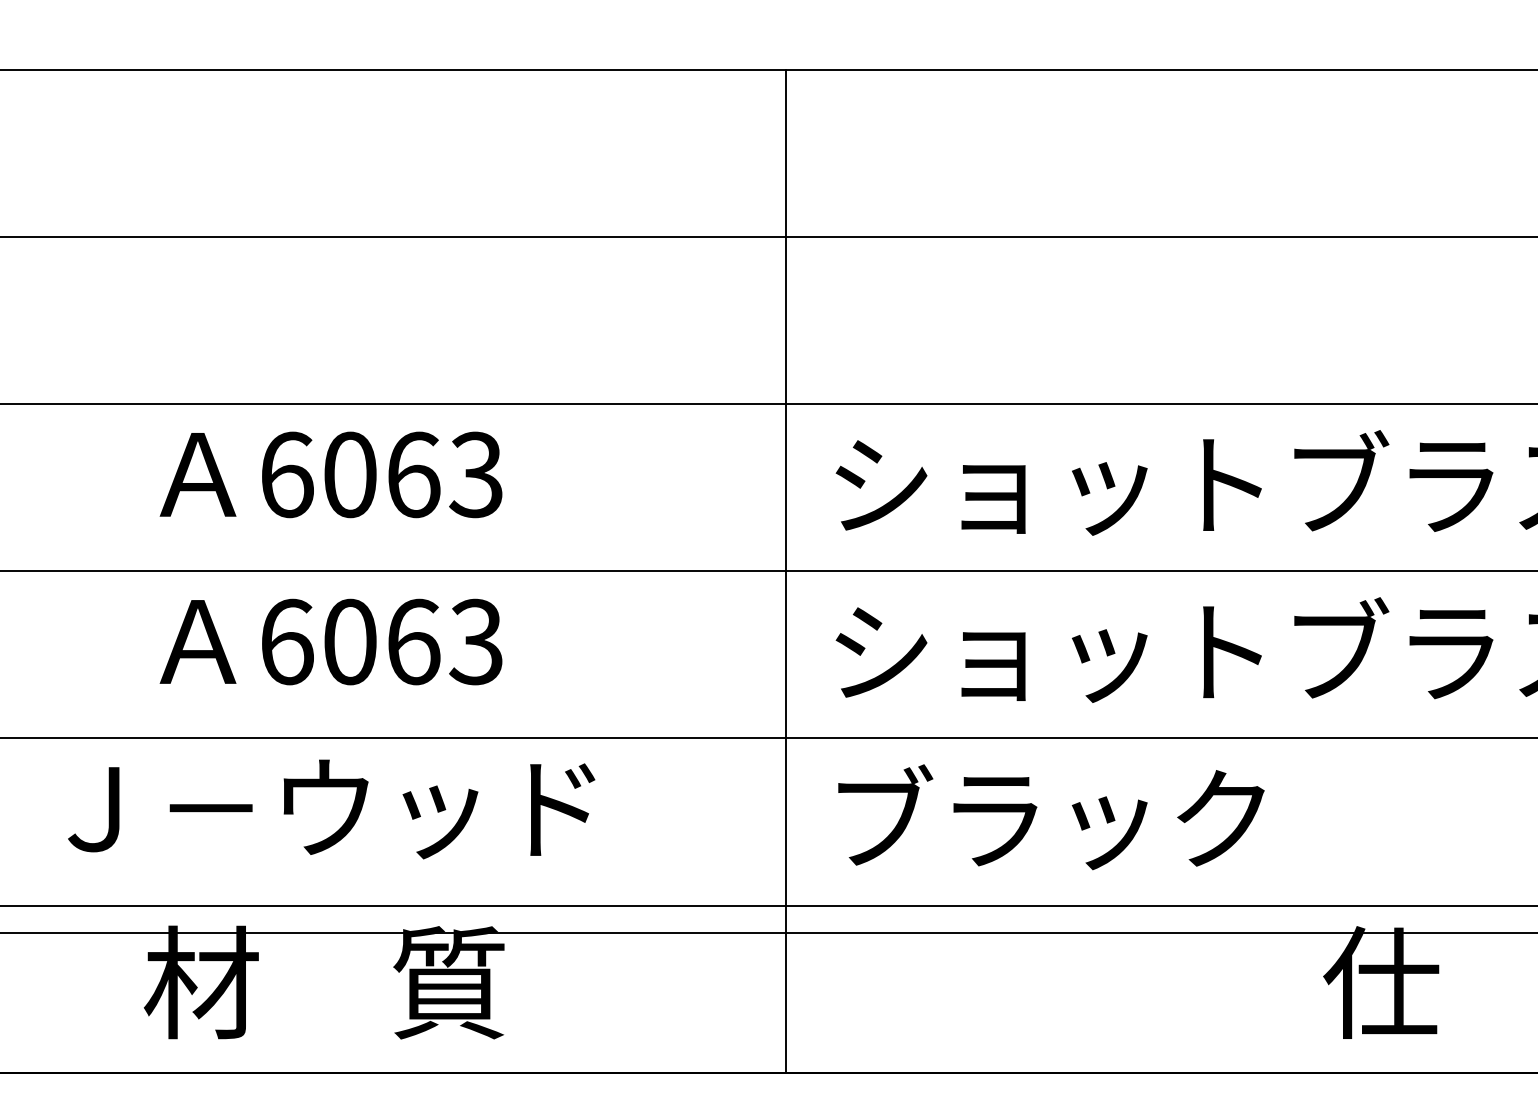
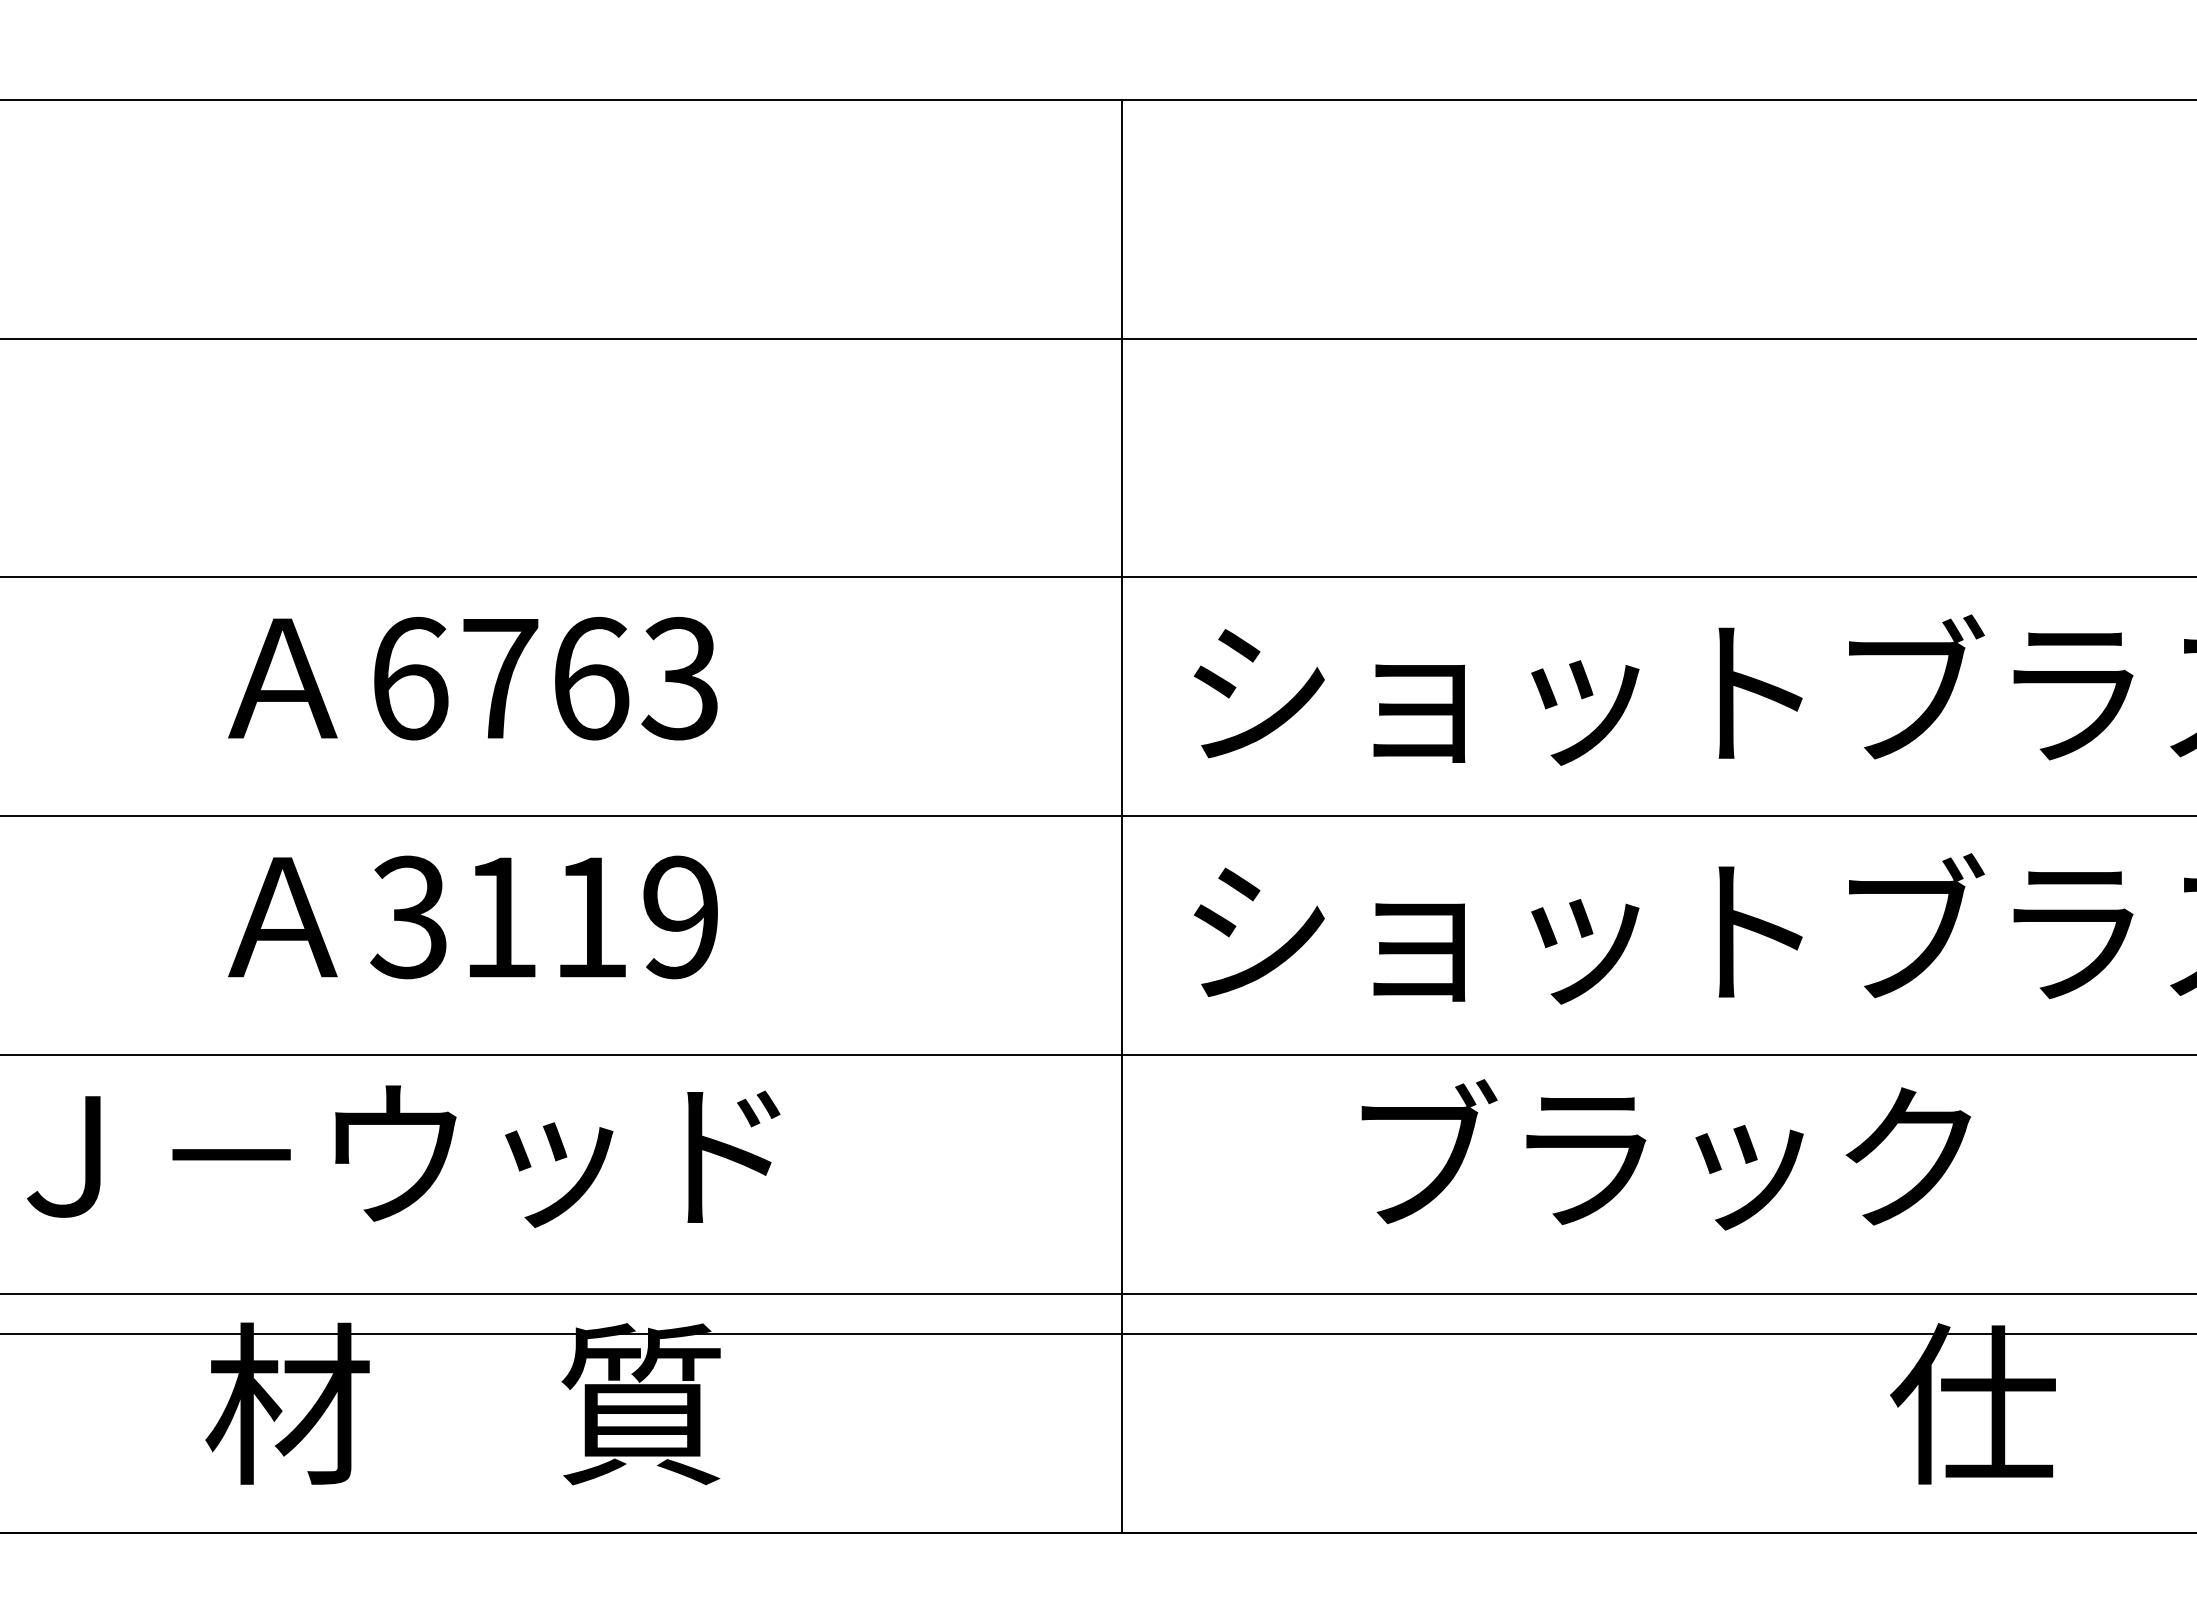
text: (350, 474) -> (500, 678), 6063 -> 6763
text: (380, 641) -> (543, 916), 6063 -> 3119
text: (331, 809) -> (403, 1156), moved
text: (1051, 817) -> (1666, 1155), moved

